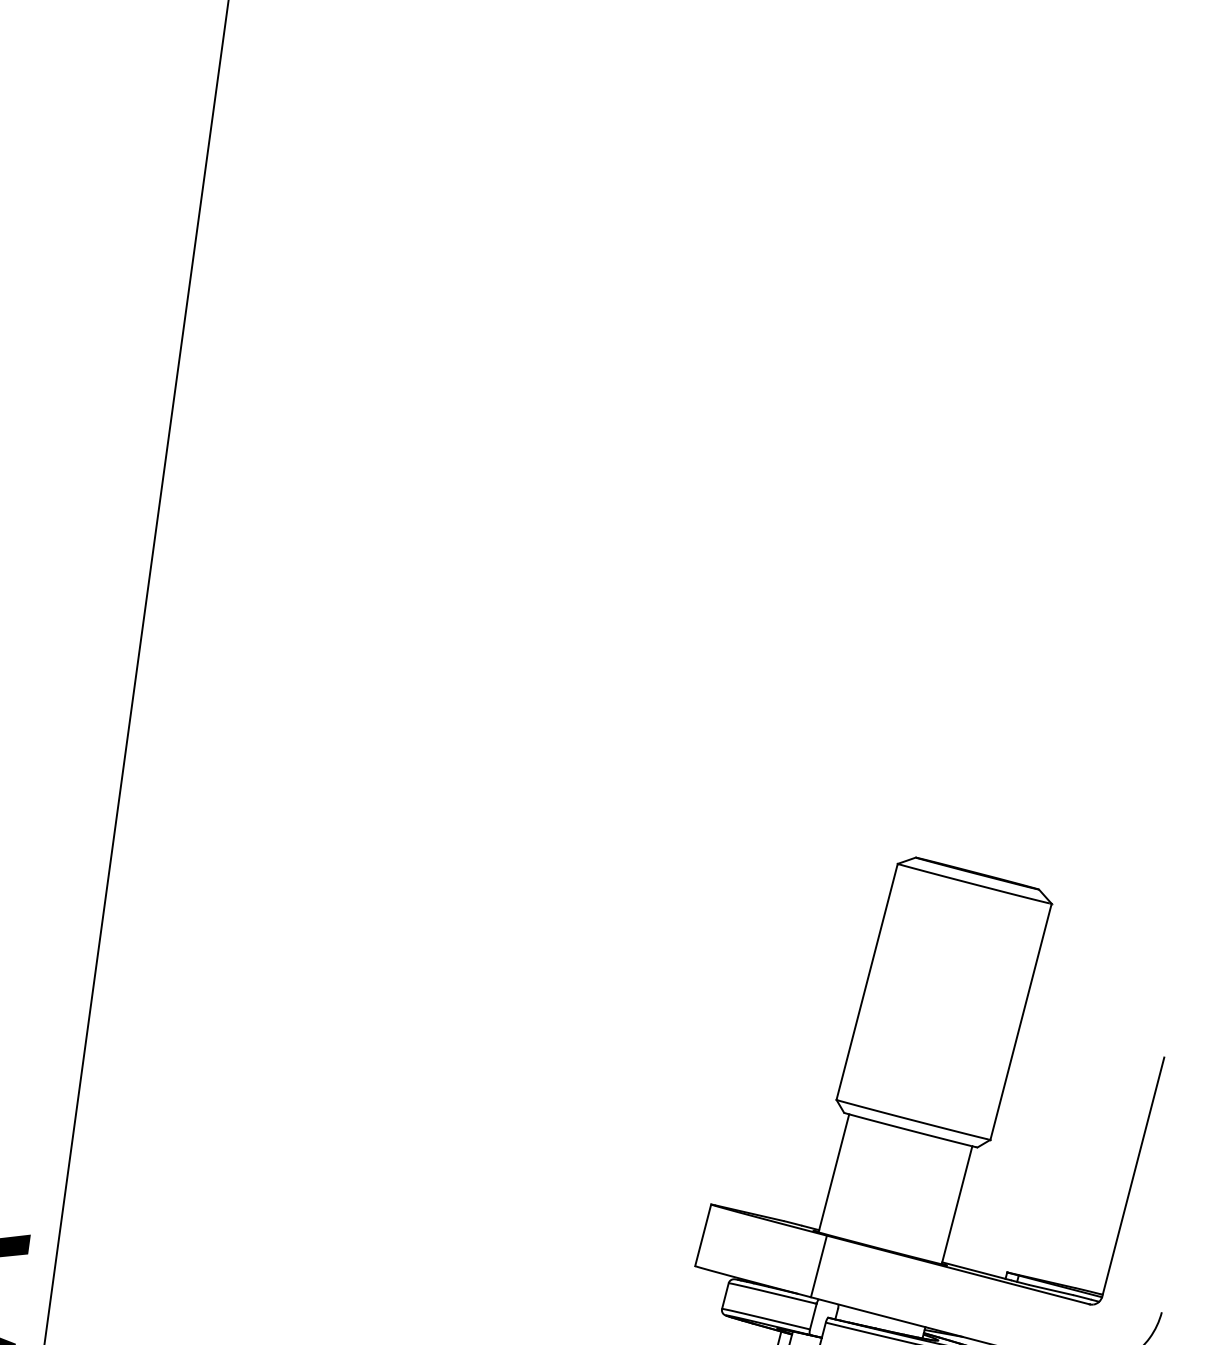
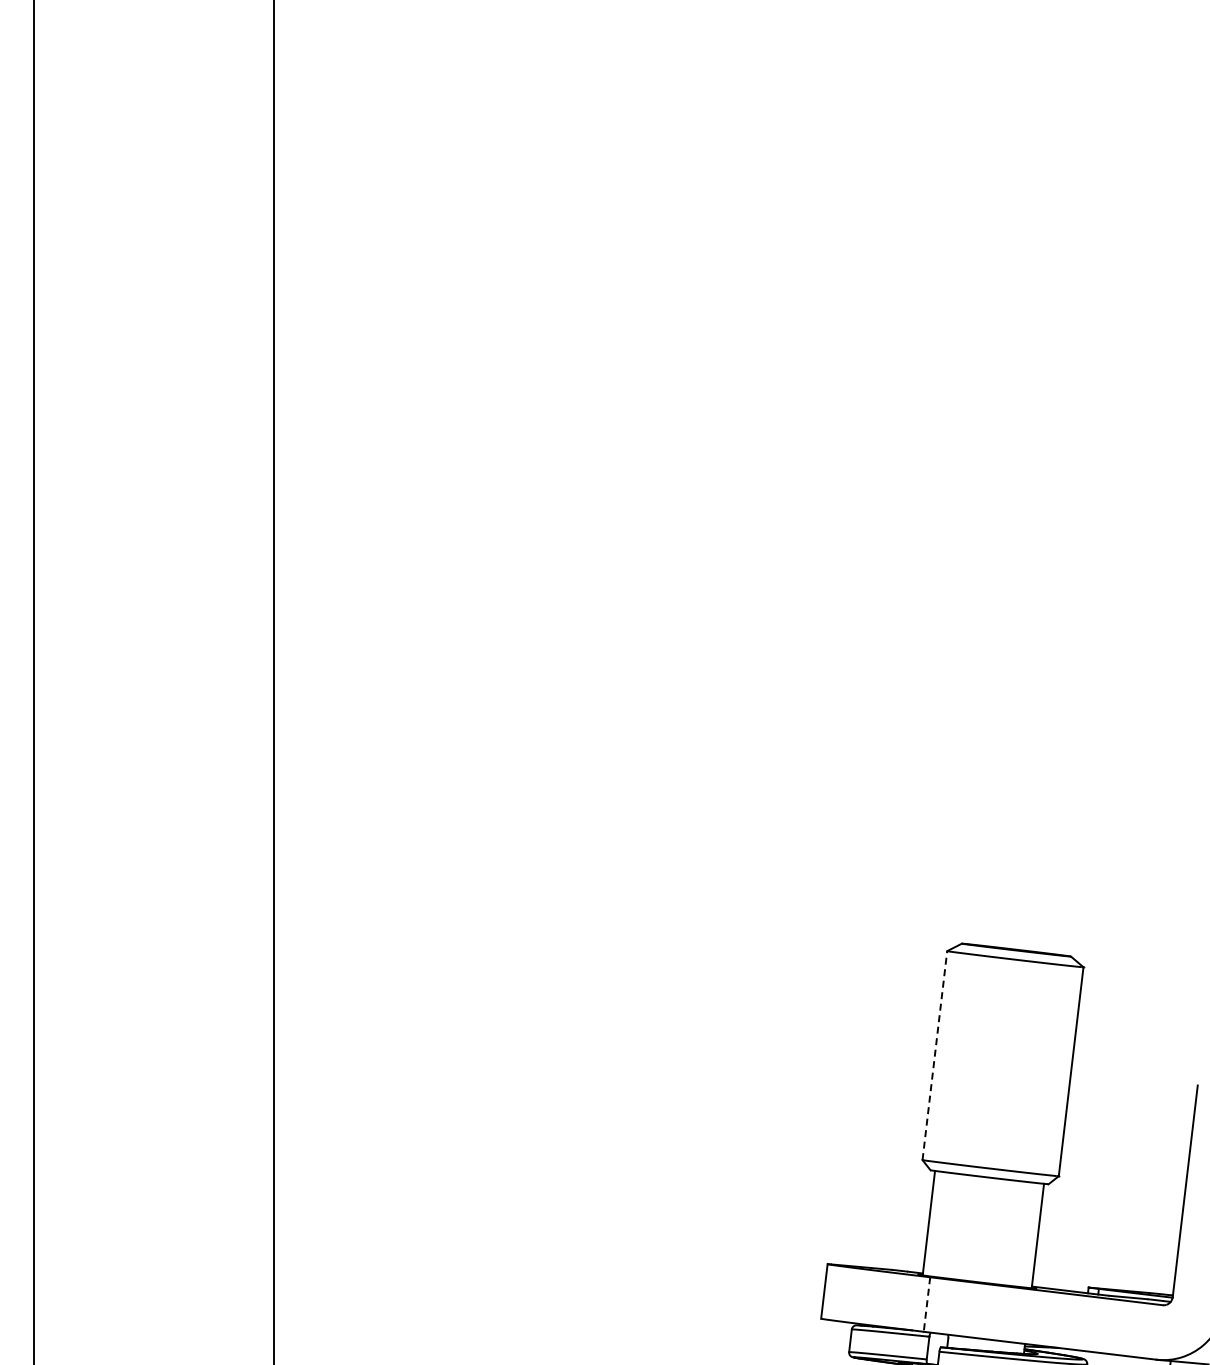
line: (866, 981) -> (934, 1055), solid -> dashed
line: (818, 1267) -> (926, 1305), solid -> dashed

